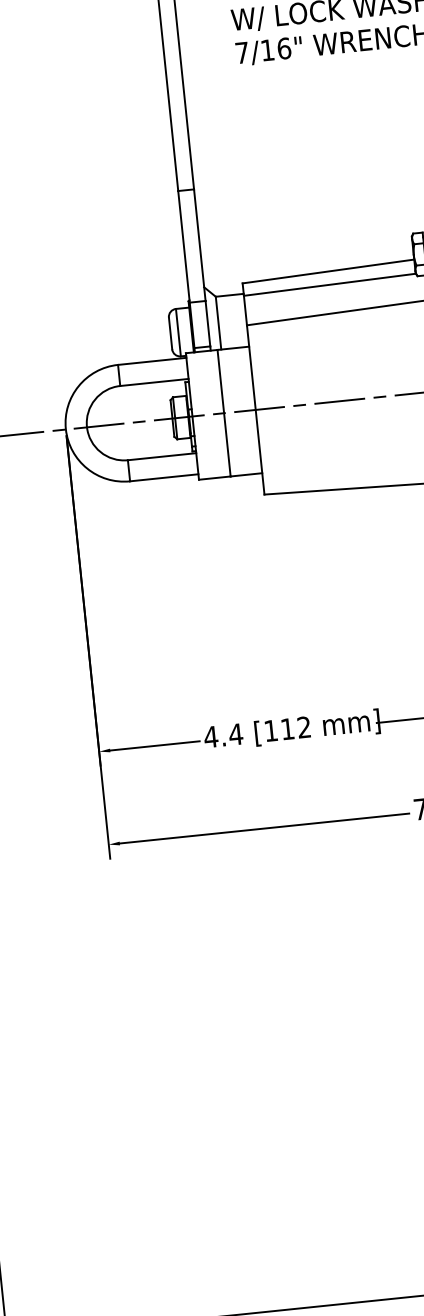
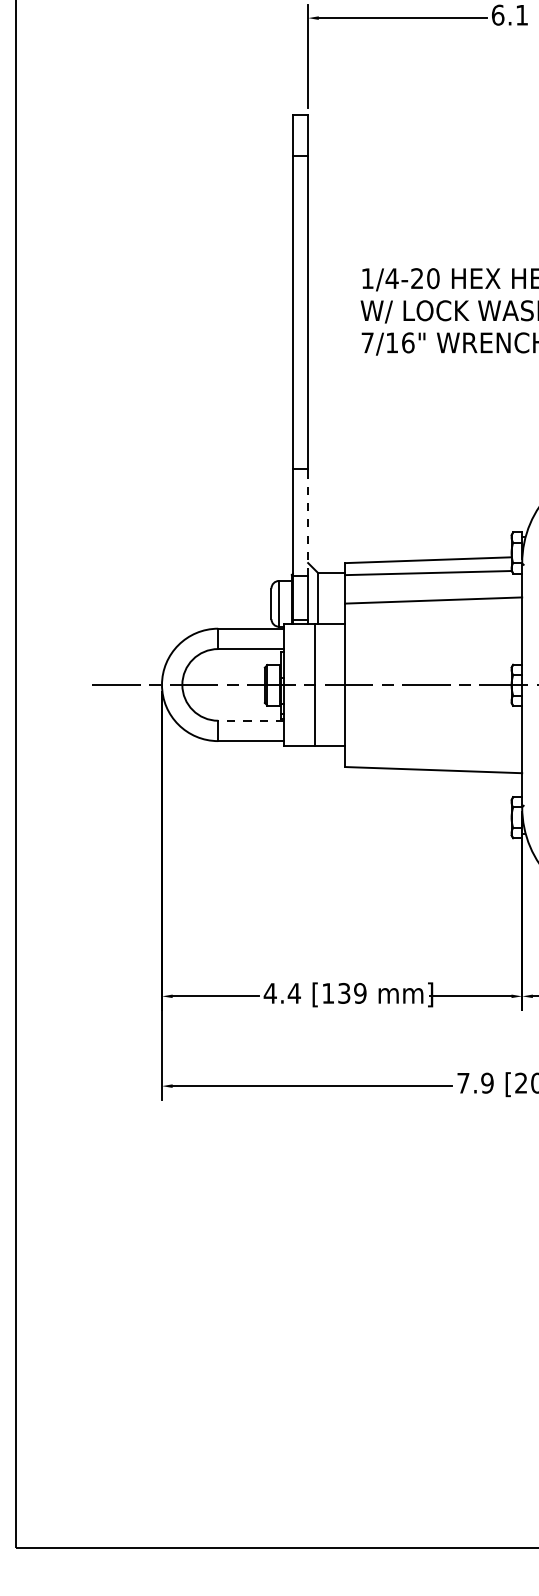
line: (200, 245) -> (308, 522), solid -> dashed
line: (162, 456) -> (251, 720), solid -> dashed
text: (296, 727) -> (352, 992), [112 -> [139

